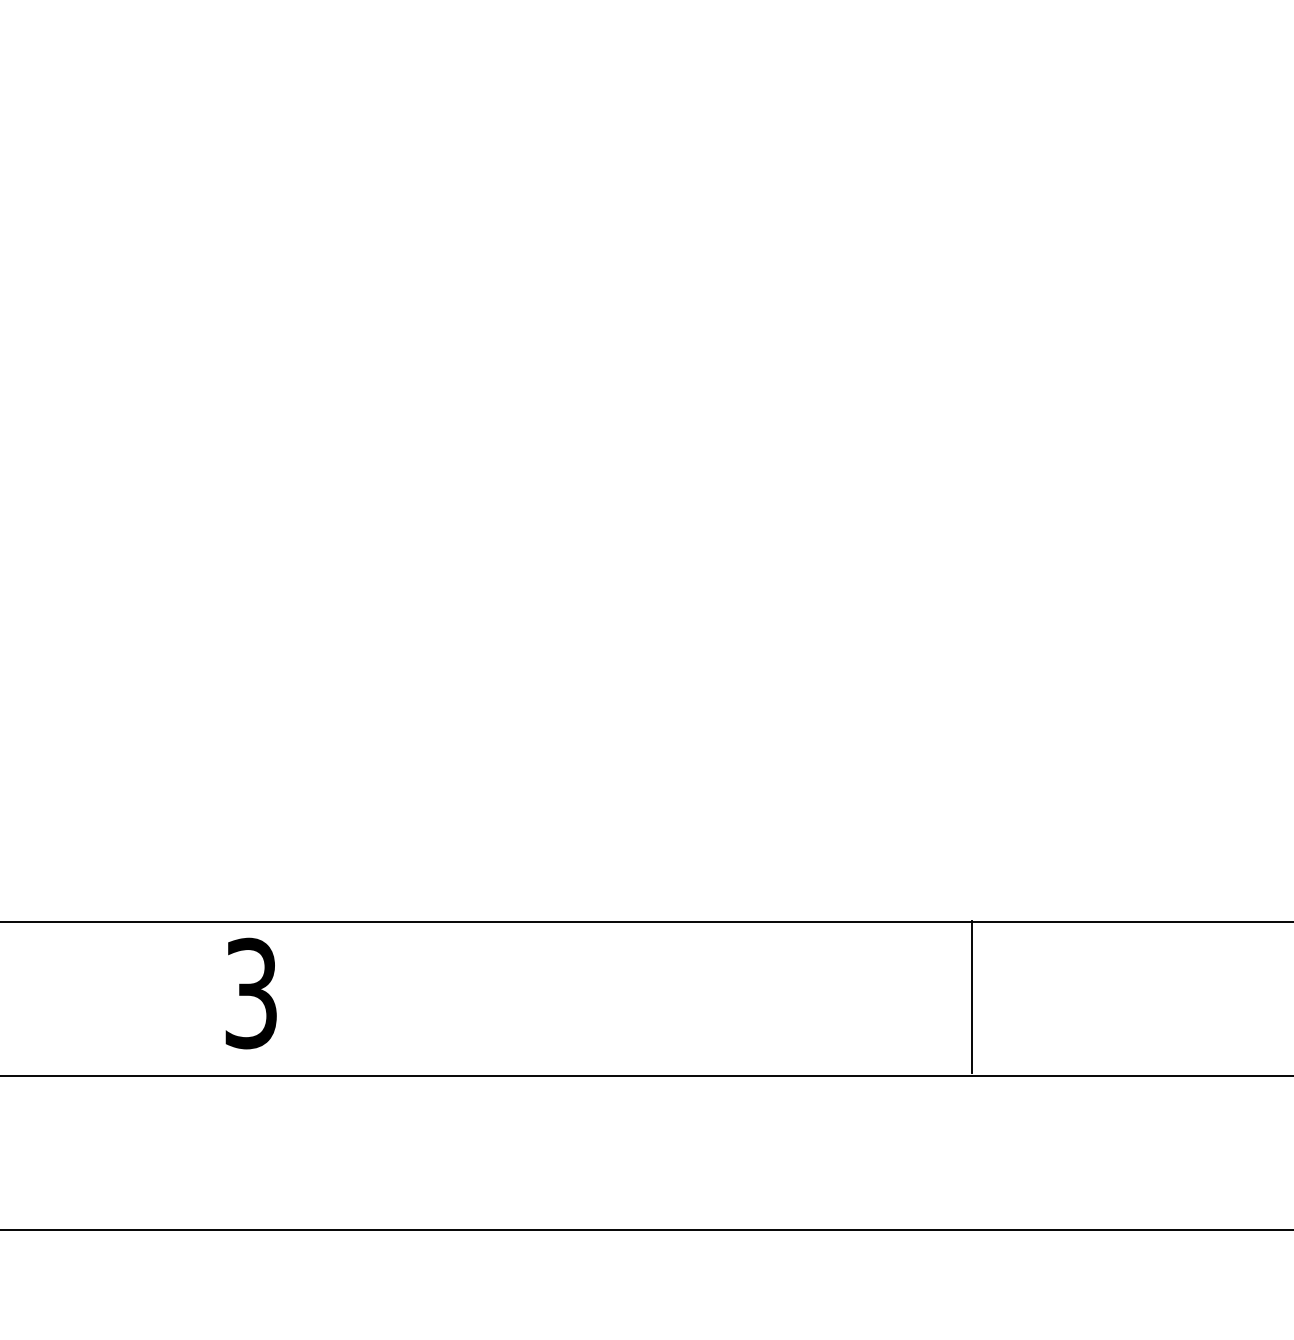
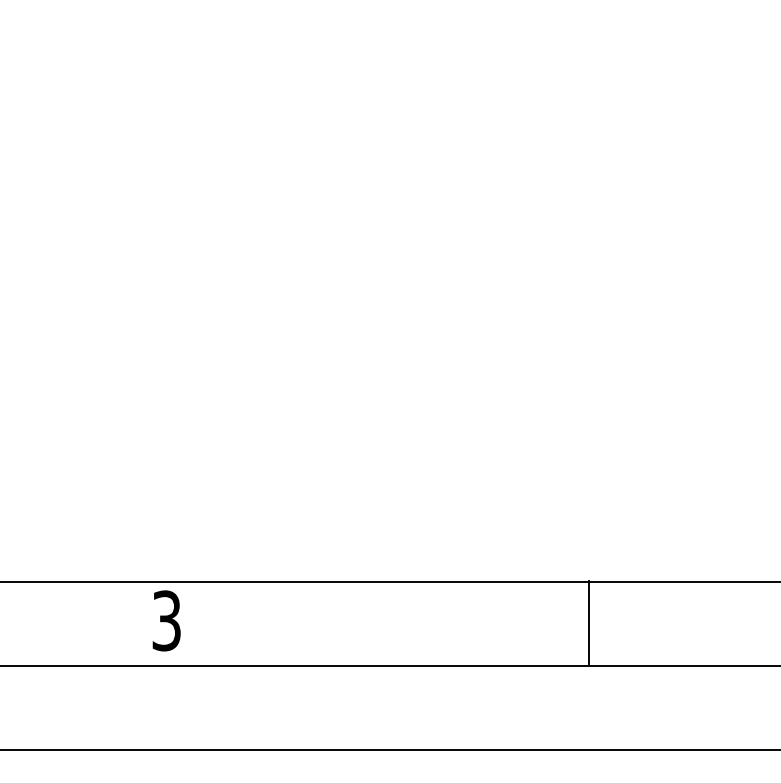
line: (971, 996) -> (588, 622), moved

